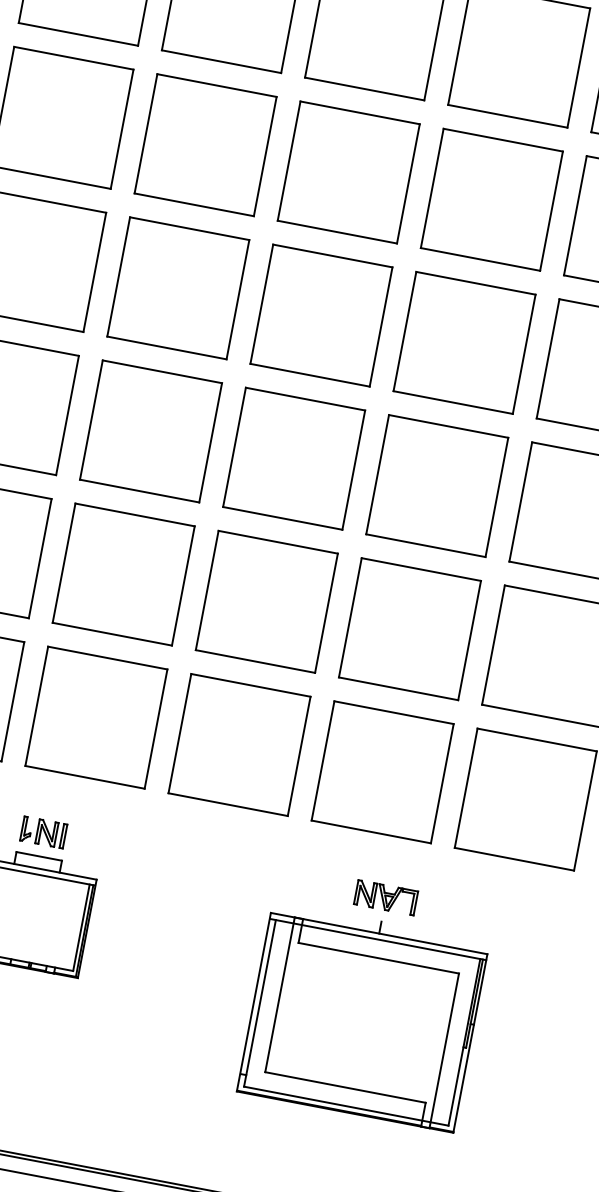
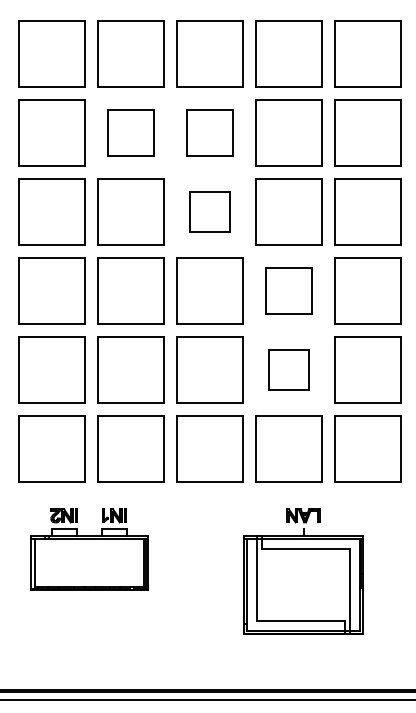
part: (205, 143) -> (130, 132), size x0.7
part: (348, 170) -> (209, 132), size x0.7
part: (320, 313) -> (209, 211), size x0.6
part: (436, 484) -> (288, 290), size x0.7
part: (409, 627) -> (288, 369), size x0.6

